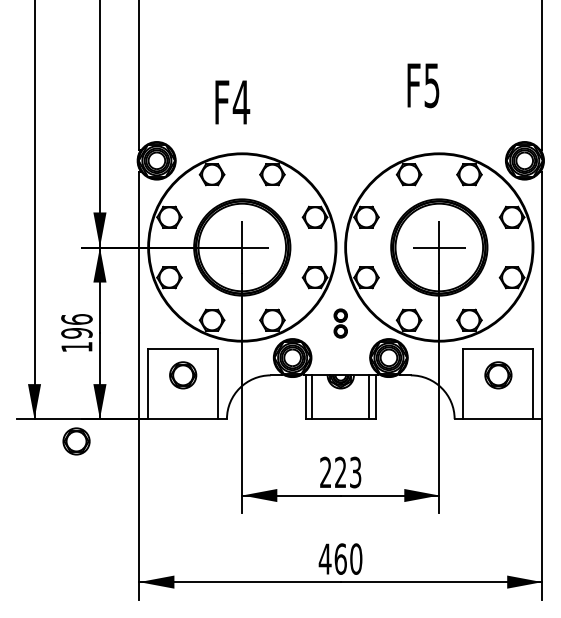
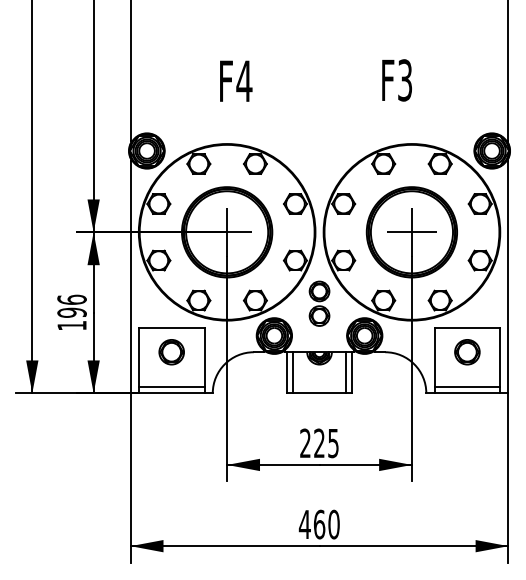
text: (431, 84) -> (404, 79), F5 -> F3
text: (233, 101) -> (236, 80), moved
part: (340, 323) -> (319, 303), size x1.67
line: (182, 411) -> (171, 386), added
line: (498, 411) -> (467, 386), added
part: (76, 441) -> (71, 414), removed
text: (355, 471) -> (333, 442), 223 -> 225

